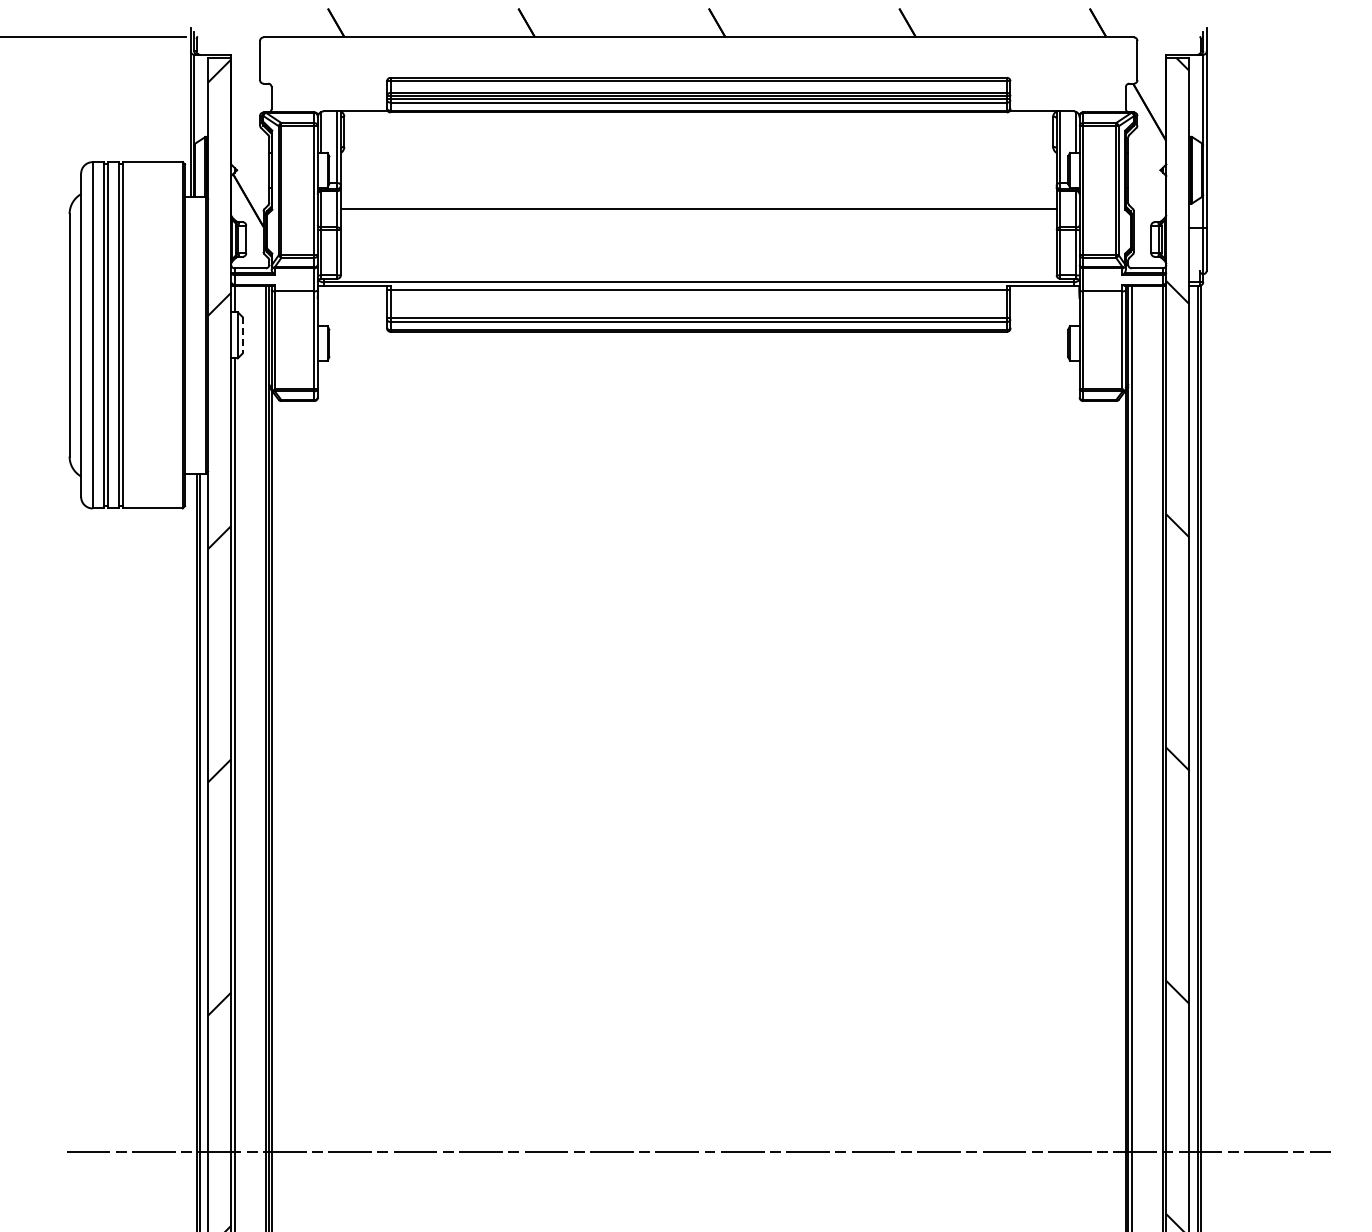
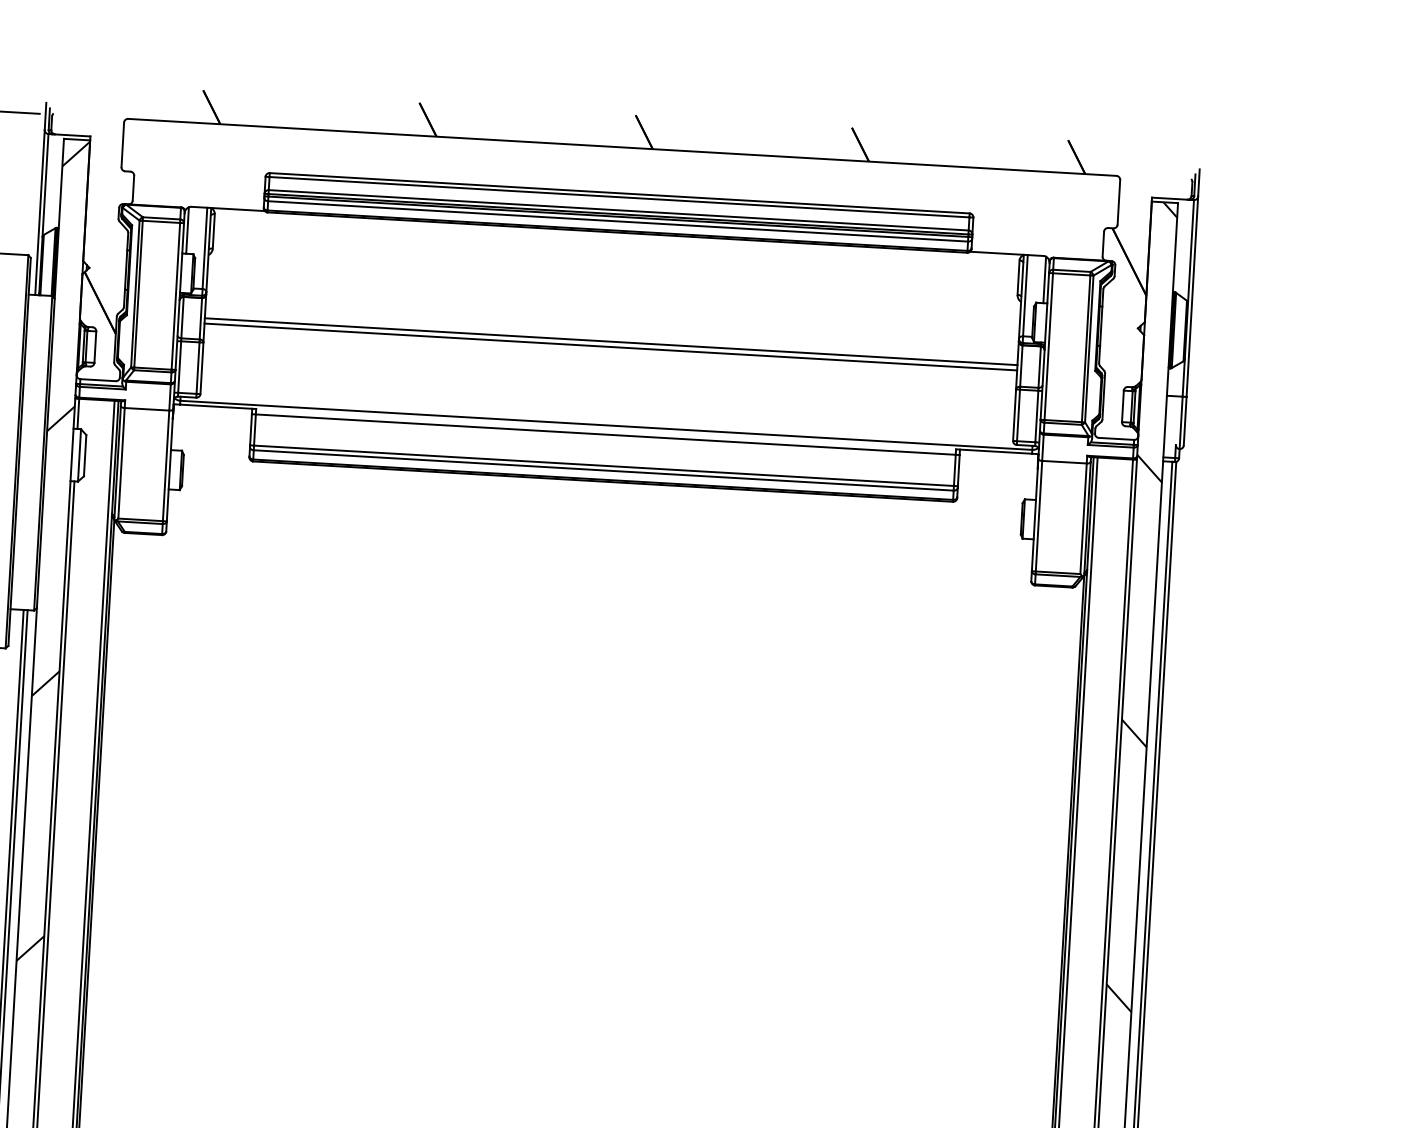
line: (698, 213) -> (610, 347), added
line: (242, 335) -> (84, 455), dashed -> solid

